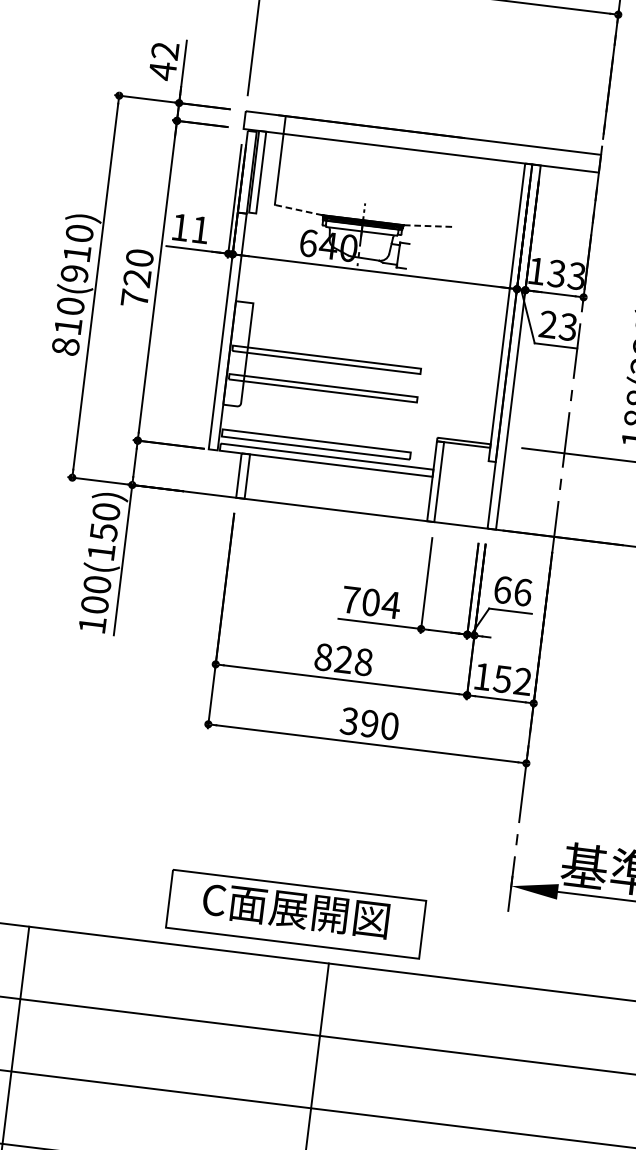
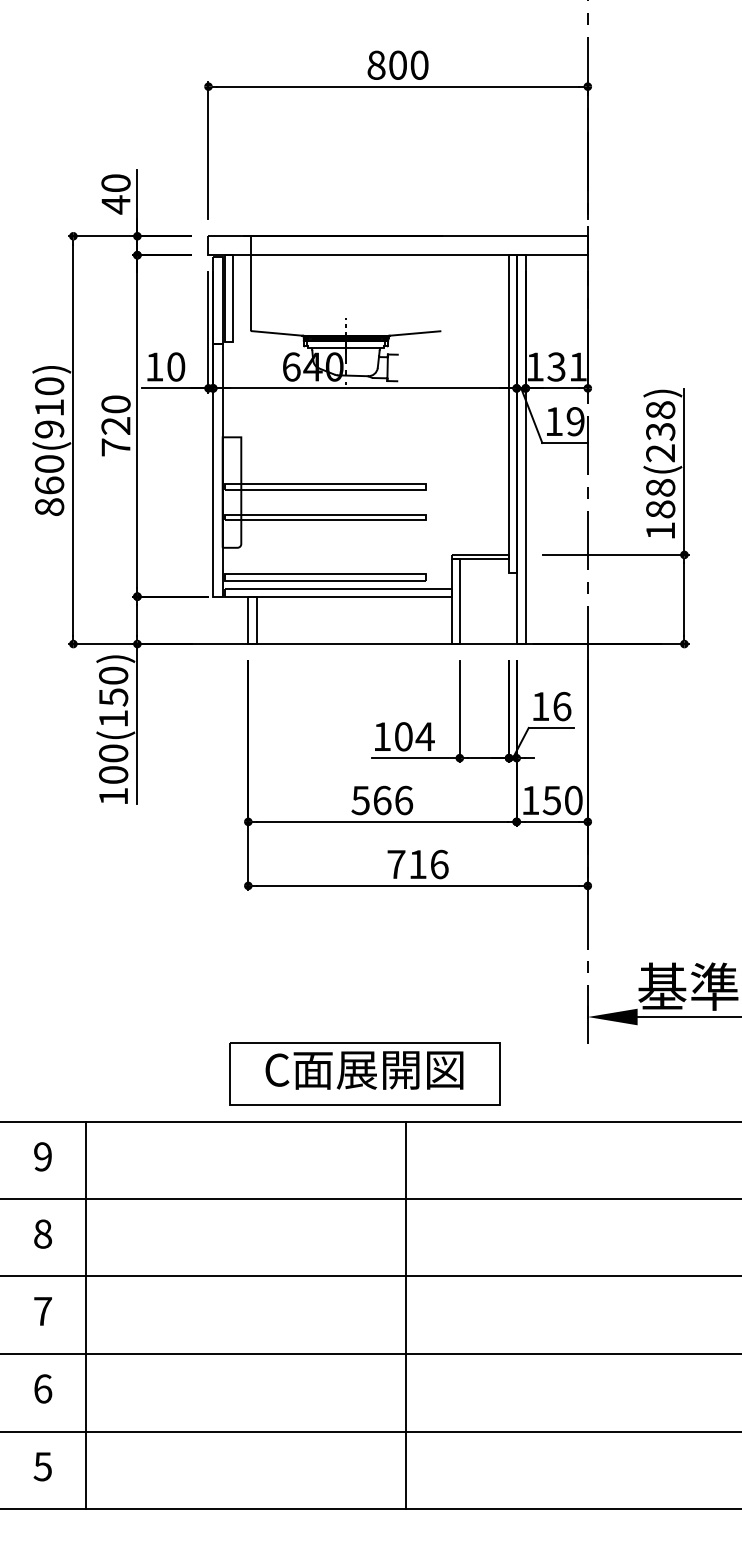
text: (164, 51) -> (115, 183), 42 -> 40
line: (299, 210) -> (277, 333), dashed -> solid
line: (427, 226) -> (414, 333), dashed -> solid
text: (200, 229) -> (176, 366), 11 -> 10
text: (576, 275) -> (577, 366), 133 -> 131
text: (557, 325) -> (564, 421), 23 -> 19
text: (68, 326) -> (49, 485), 810(910) -> 860(910)
text: (502, 589) -> (540, 706), 66 -> 16
text: (351, 599) -> (382, 736), 704 -> 104
text: (343, 659) -> (382, 800), 828 -> 566
text: (522, 681) -> (573, 800), 152 -> 150
text: (369, 723) -> (417, 864), 390 -> 716

